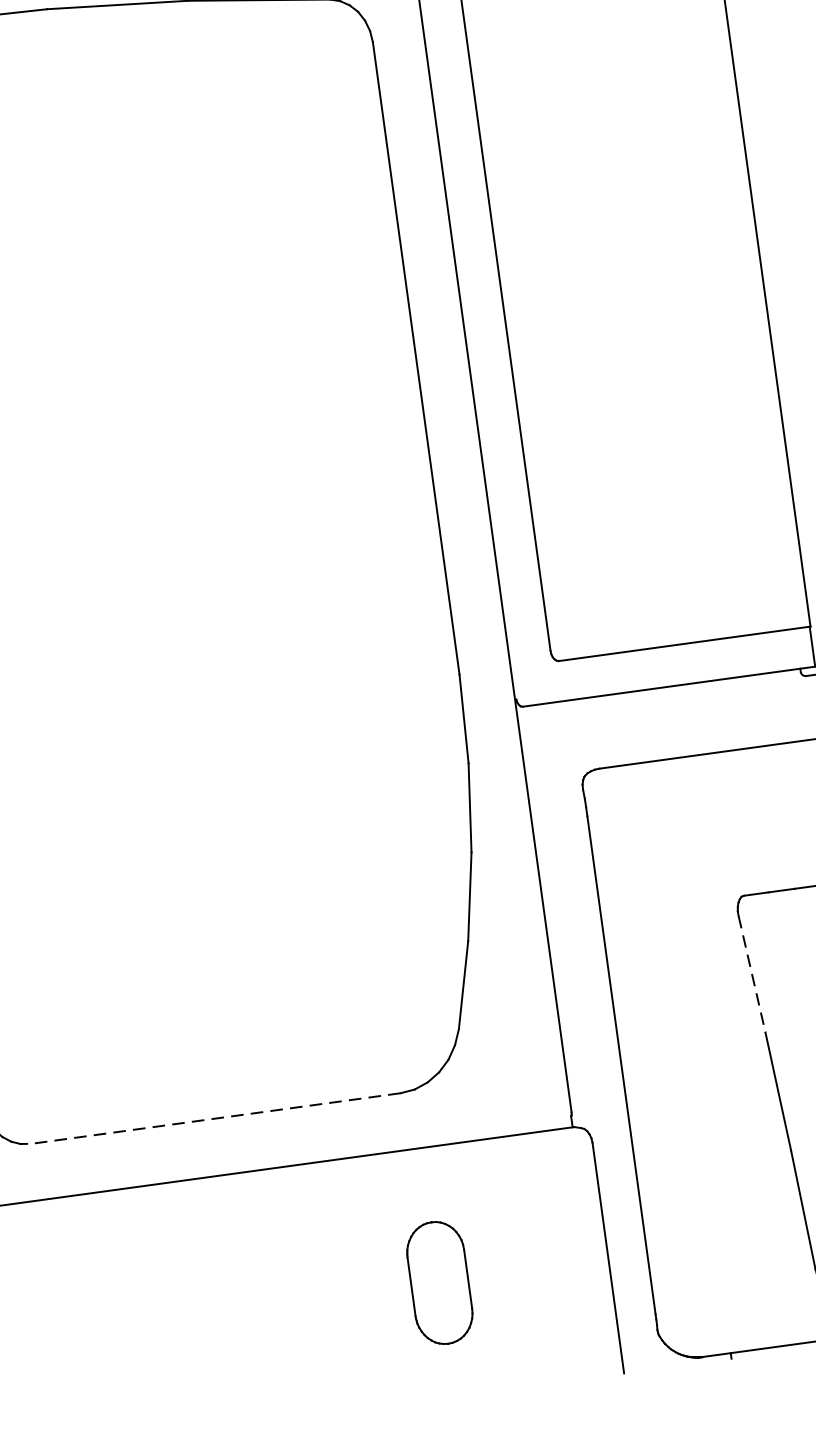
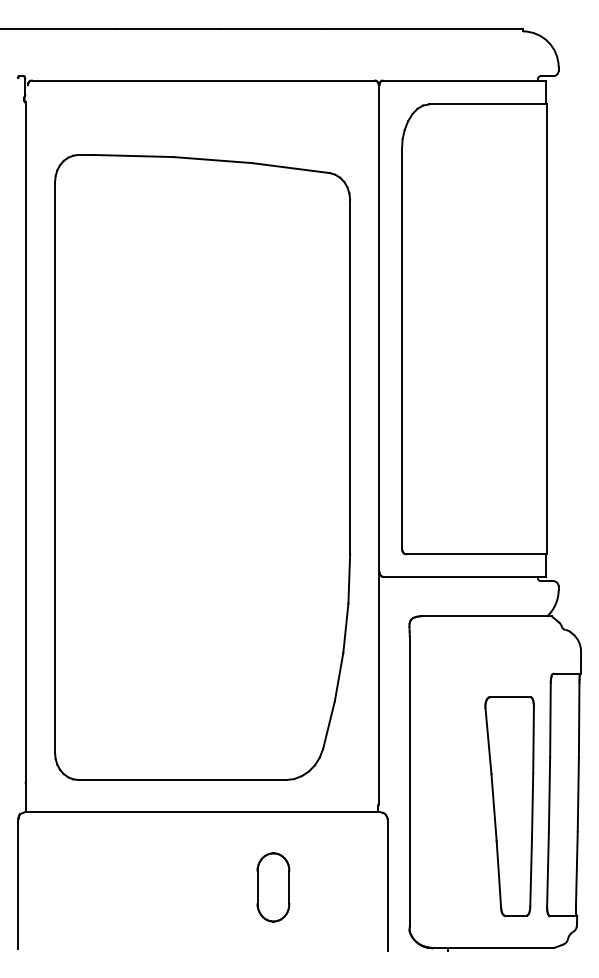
line: (752, 974) -> (488, 741), dashed -> solid
line: (215, 1119) -> (182, 780), dashed -> solid
part: (439, 1283) -> (273, 887), moved

